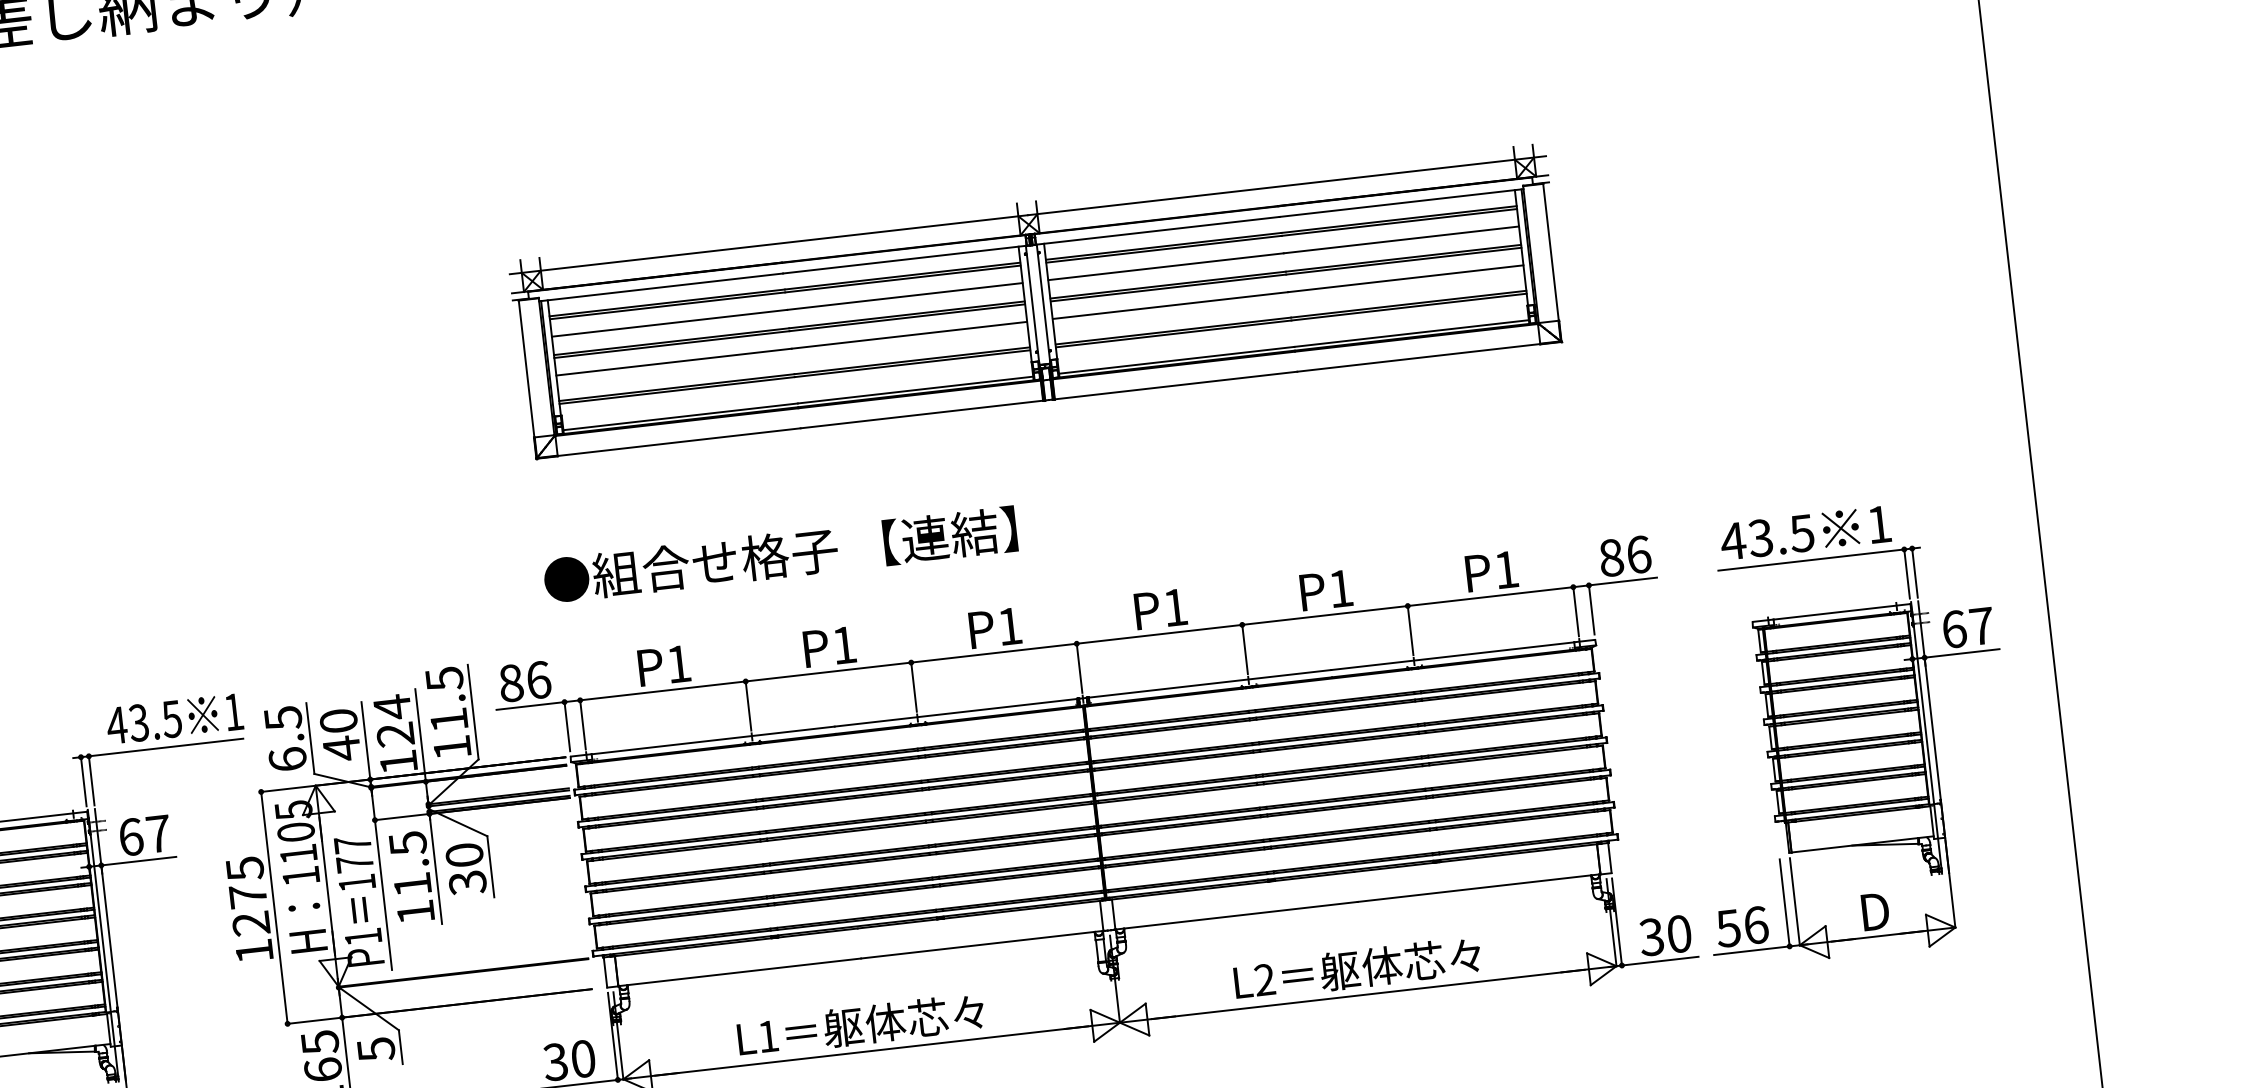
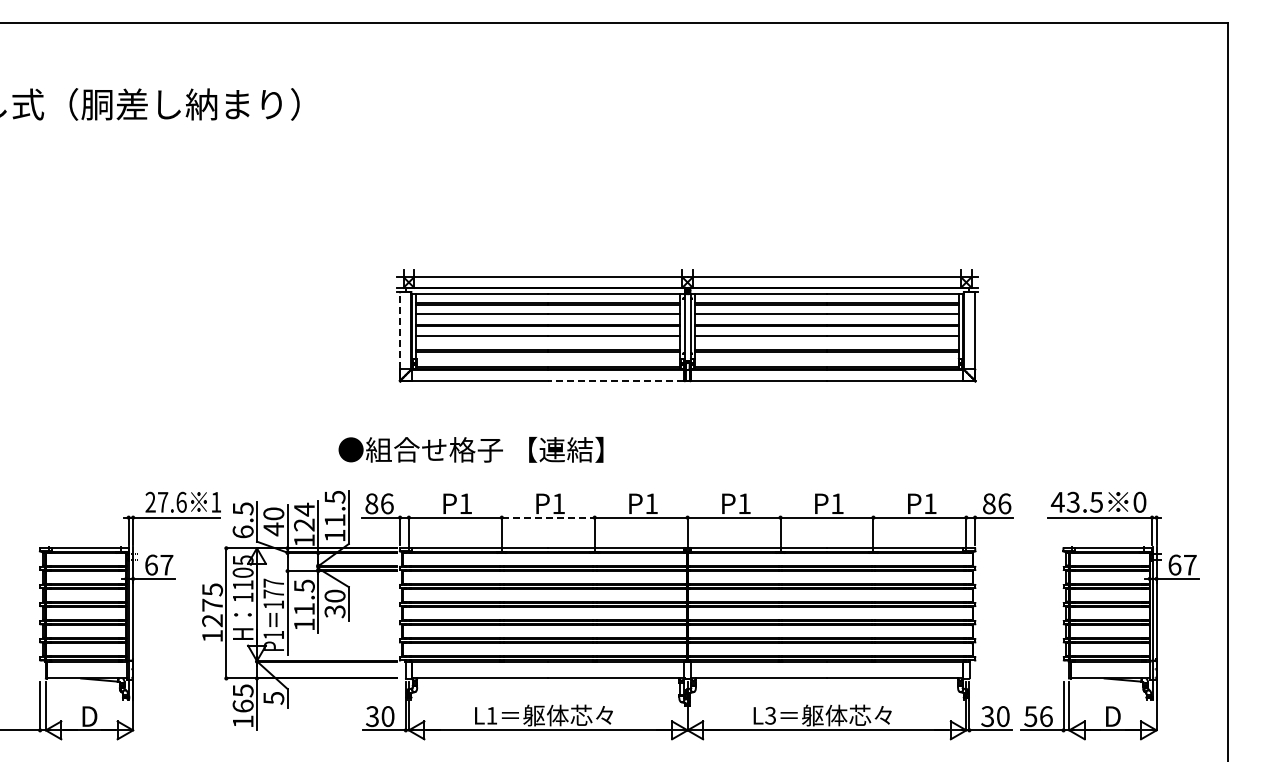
line: (527, 368) -> (400, 330), solid -> dashed
line: (920, 414) -> (615, 380), solid -> dashed
text: (1878, 523) -> (1139, 501), 1 -> 0
text: (779, 554) -> (470, 449), moved
line: (828, 671) -> (548, 517), solid -> dashed
text: (143, 720) -> (165, 501), 43.5 -> 27.6
text: (1264, 979) -> (770, 715), L2 -> L3

